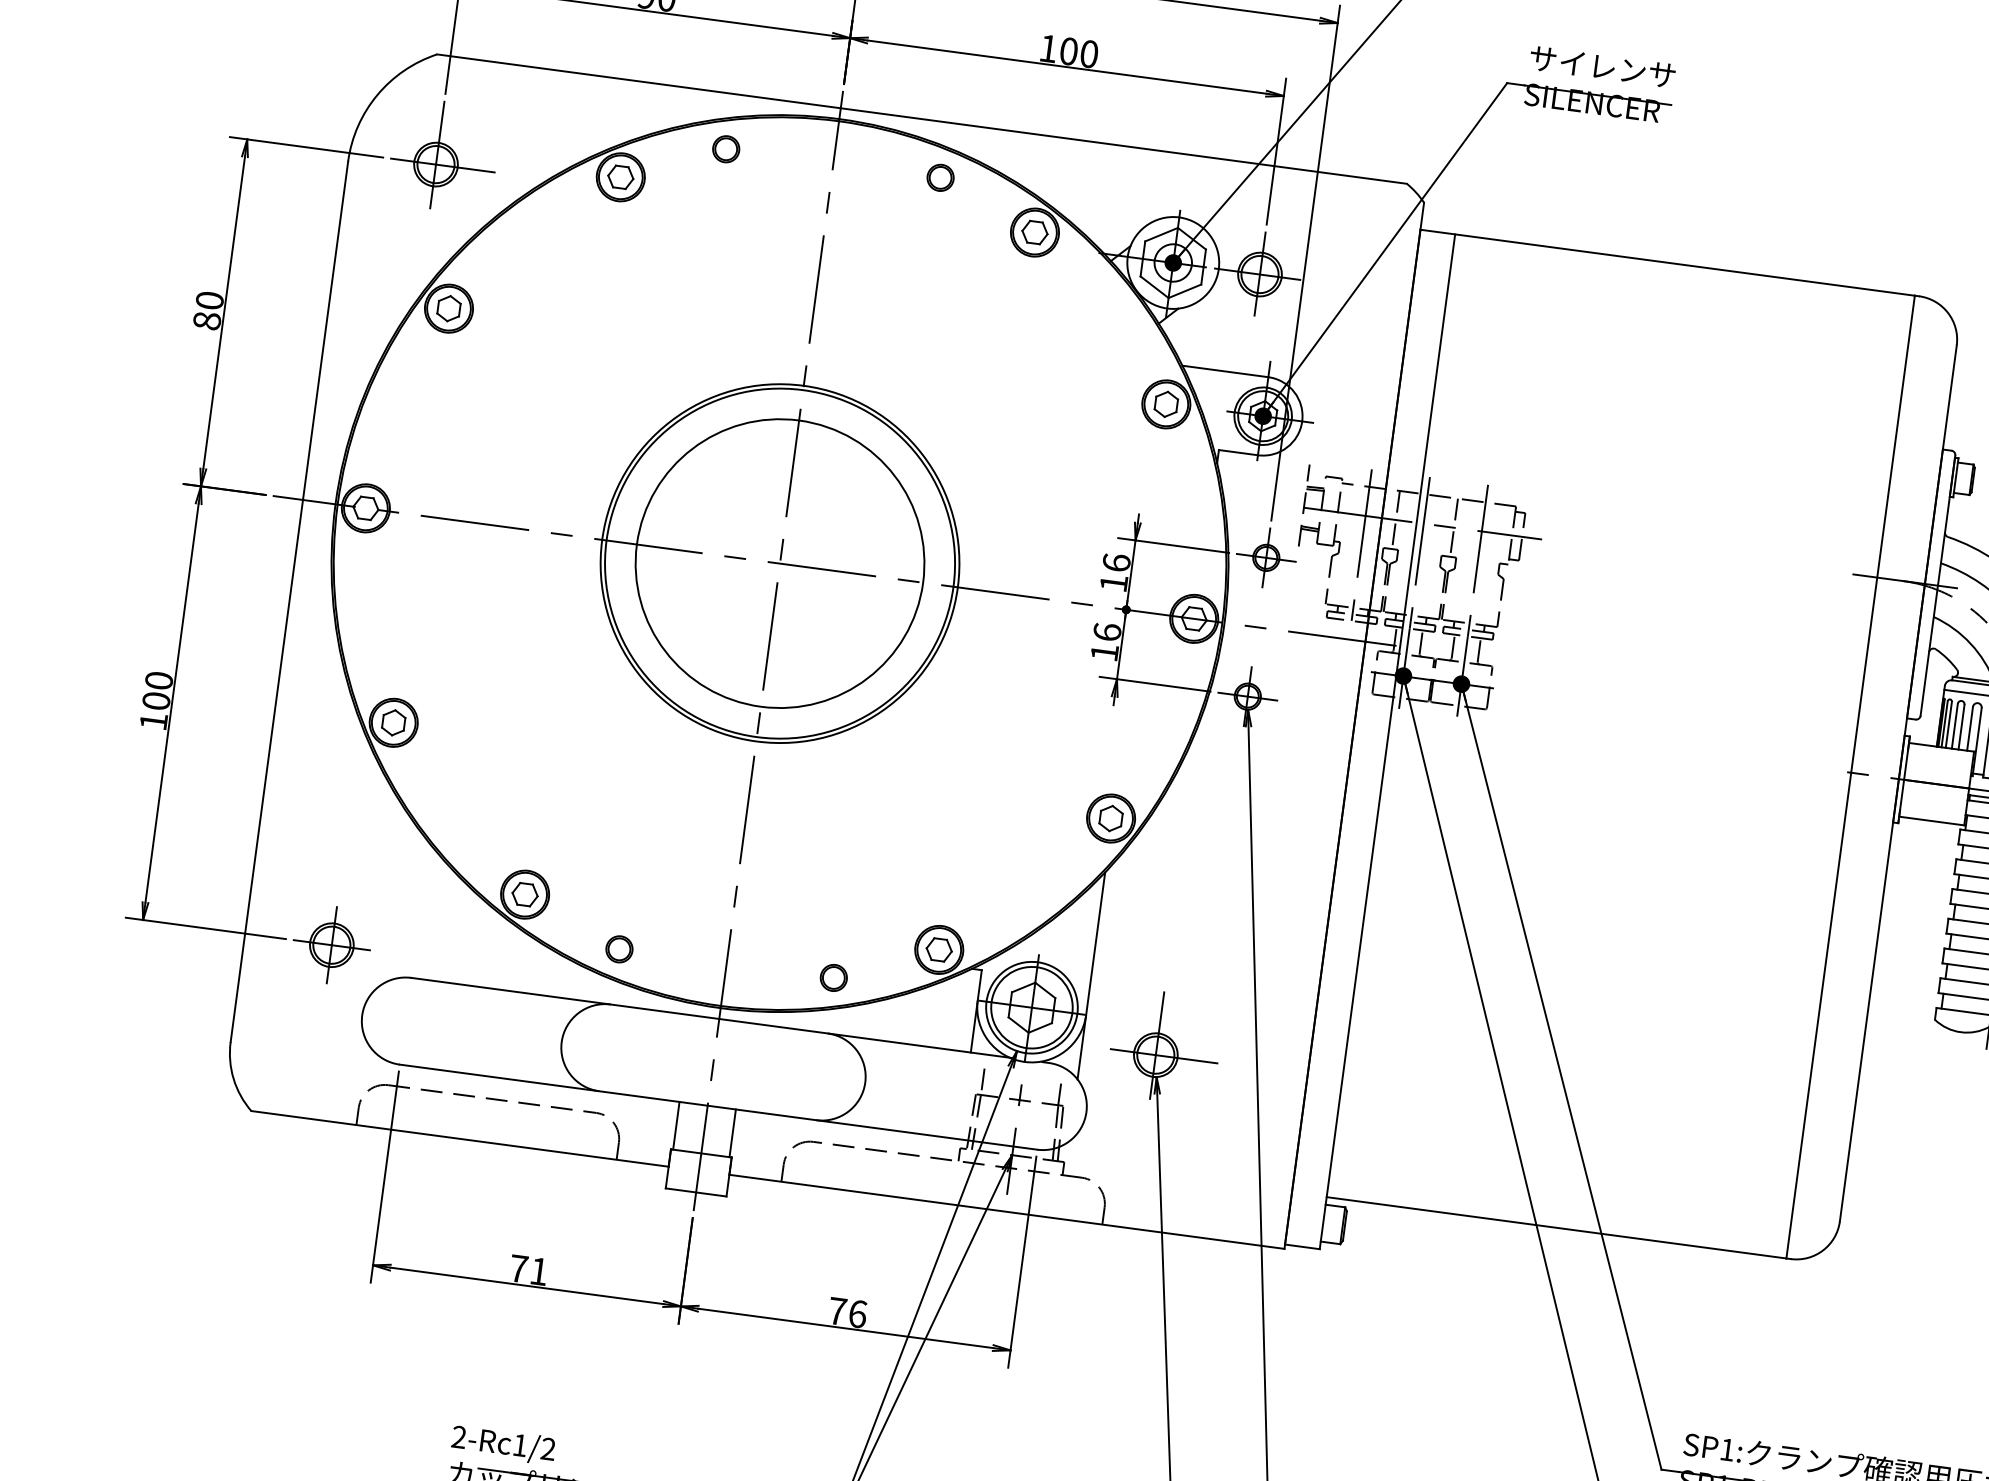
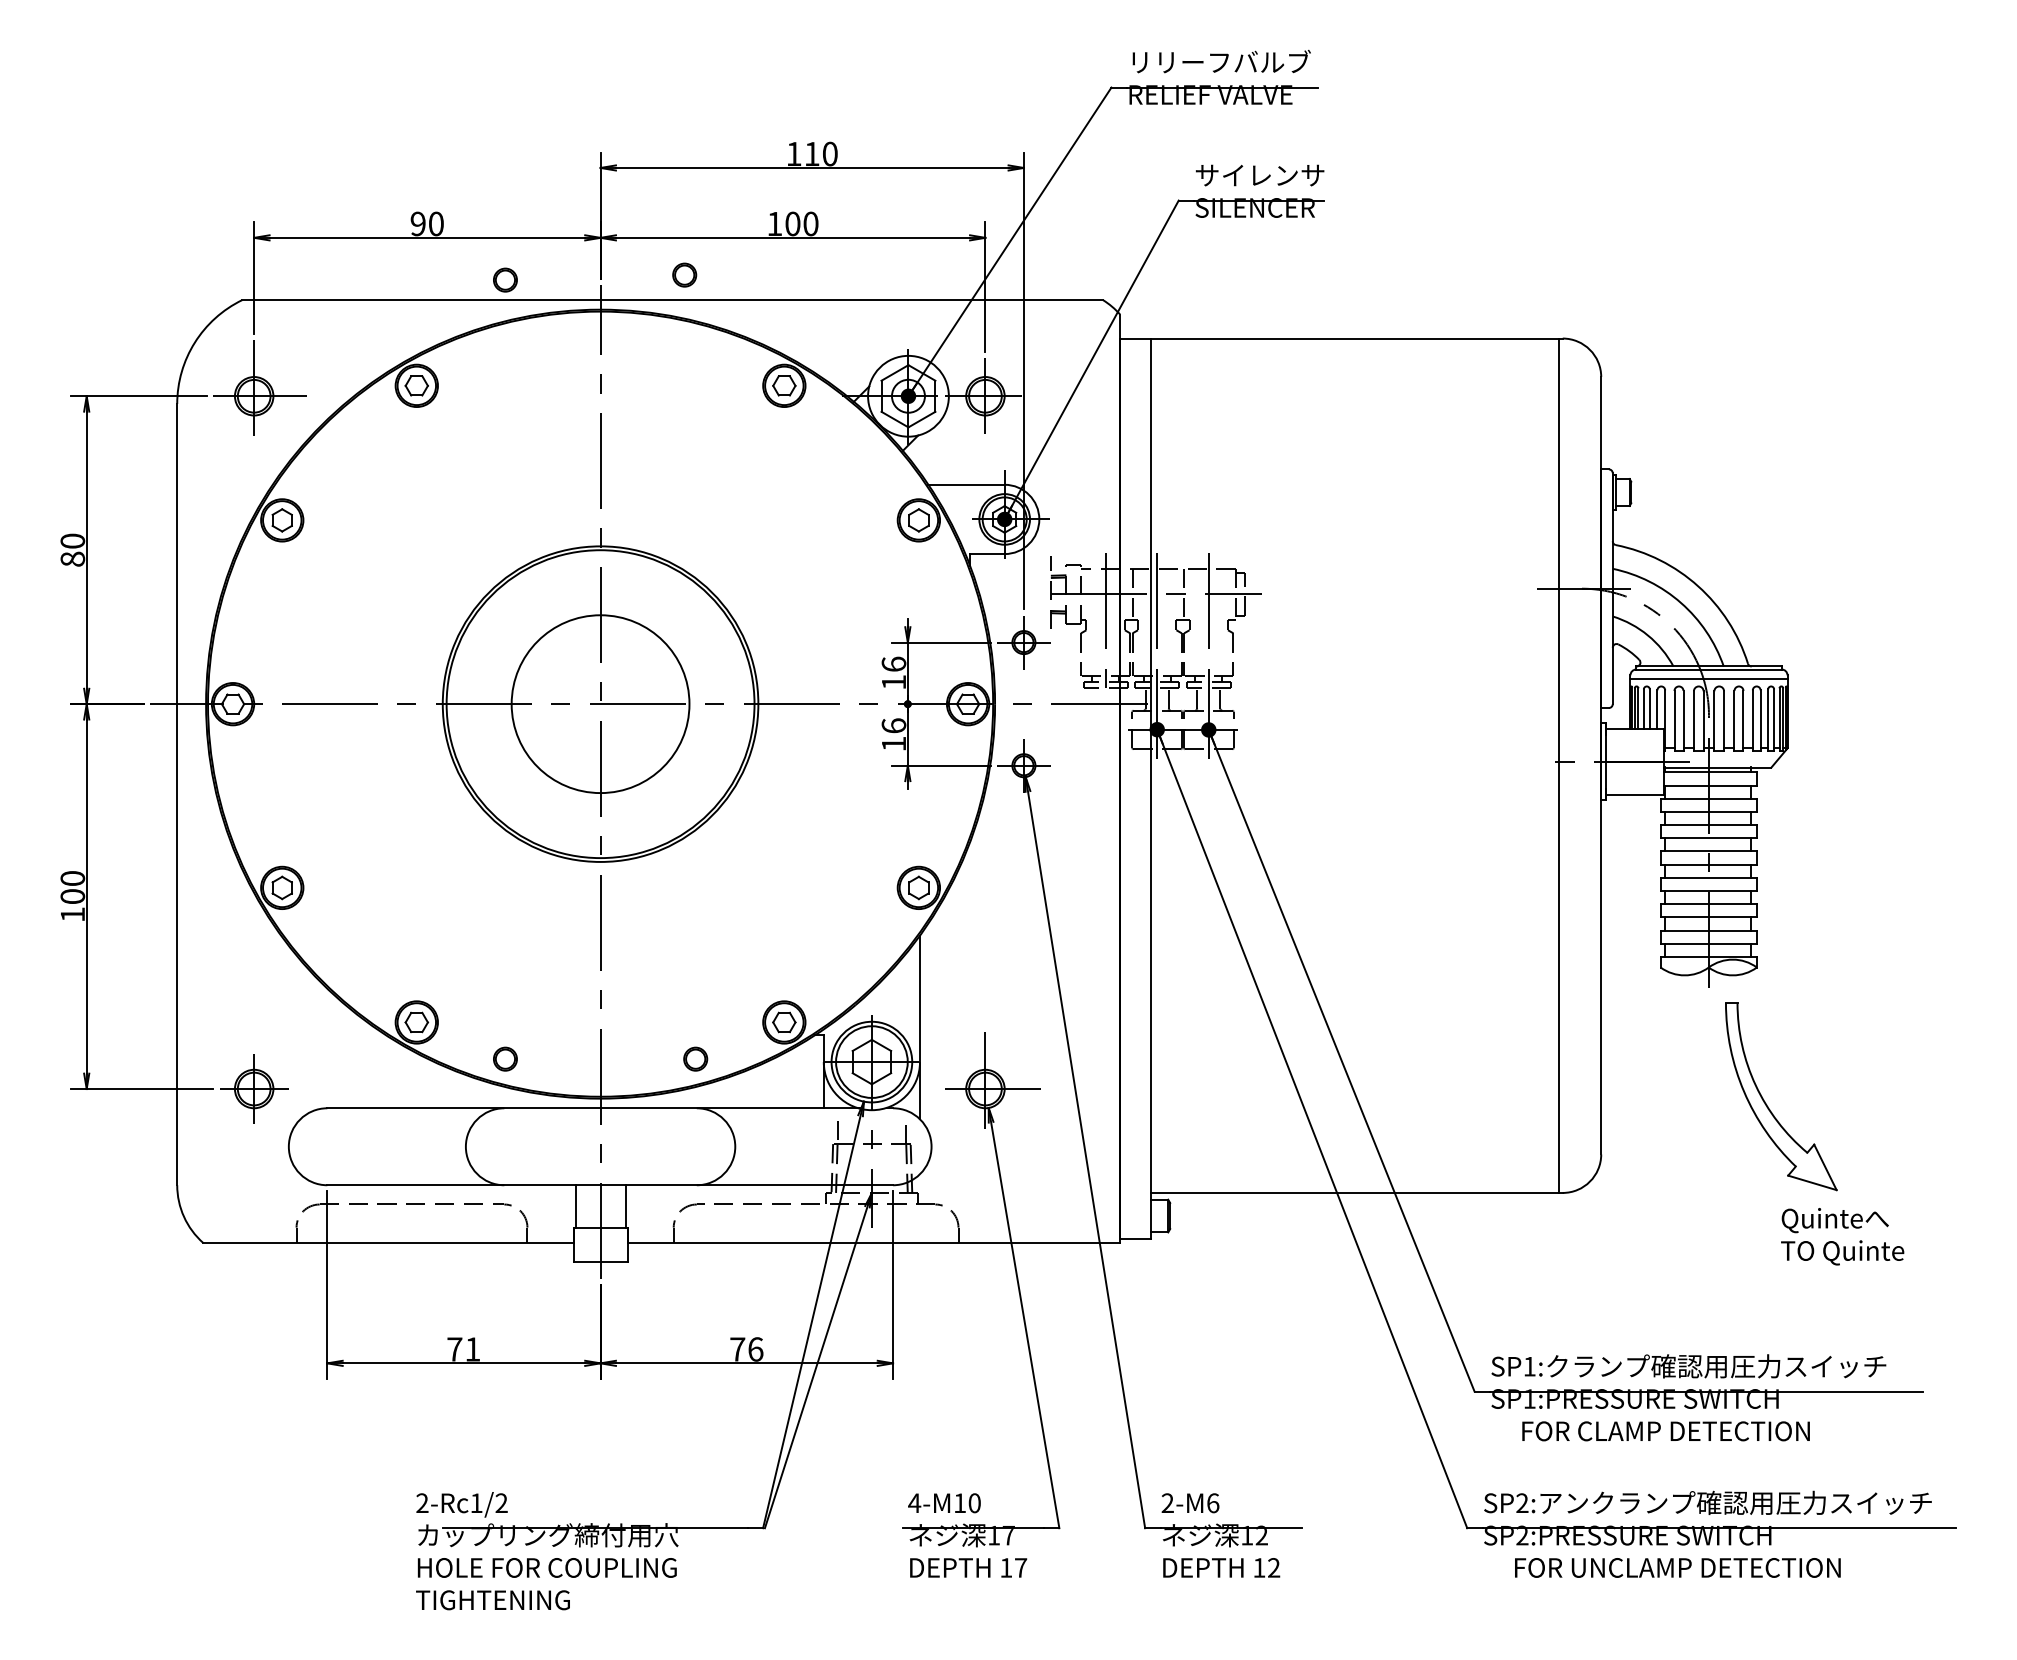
part: (726, 148) -> (505, 279), moved
part: (940, 177) -> (684, 274), moved
circle: (779, 563) -> (600, 704), size x0.7

